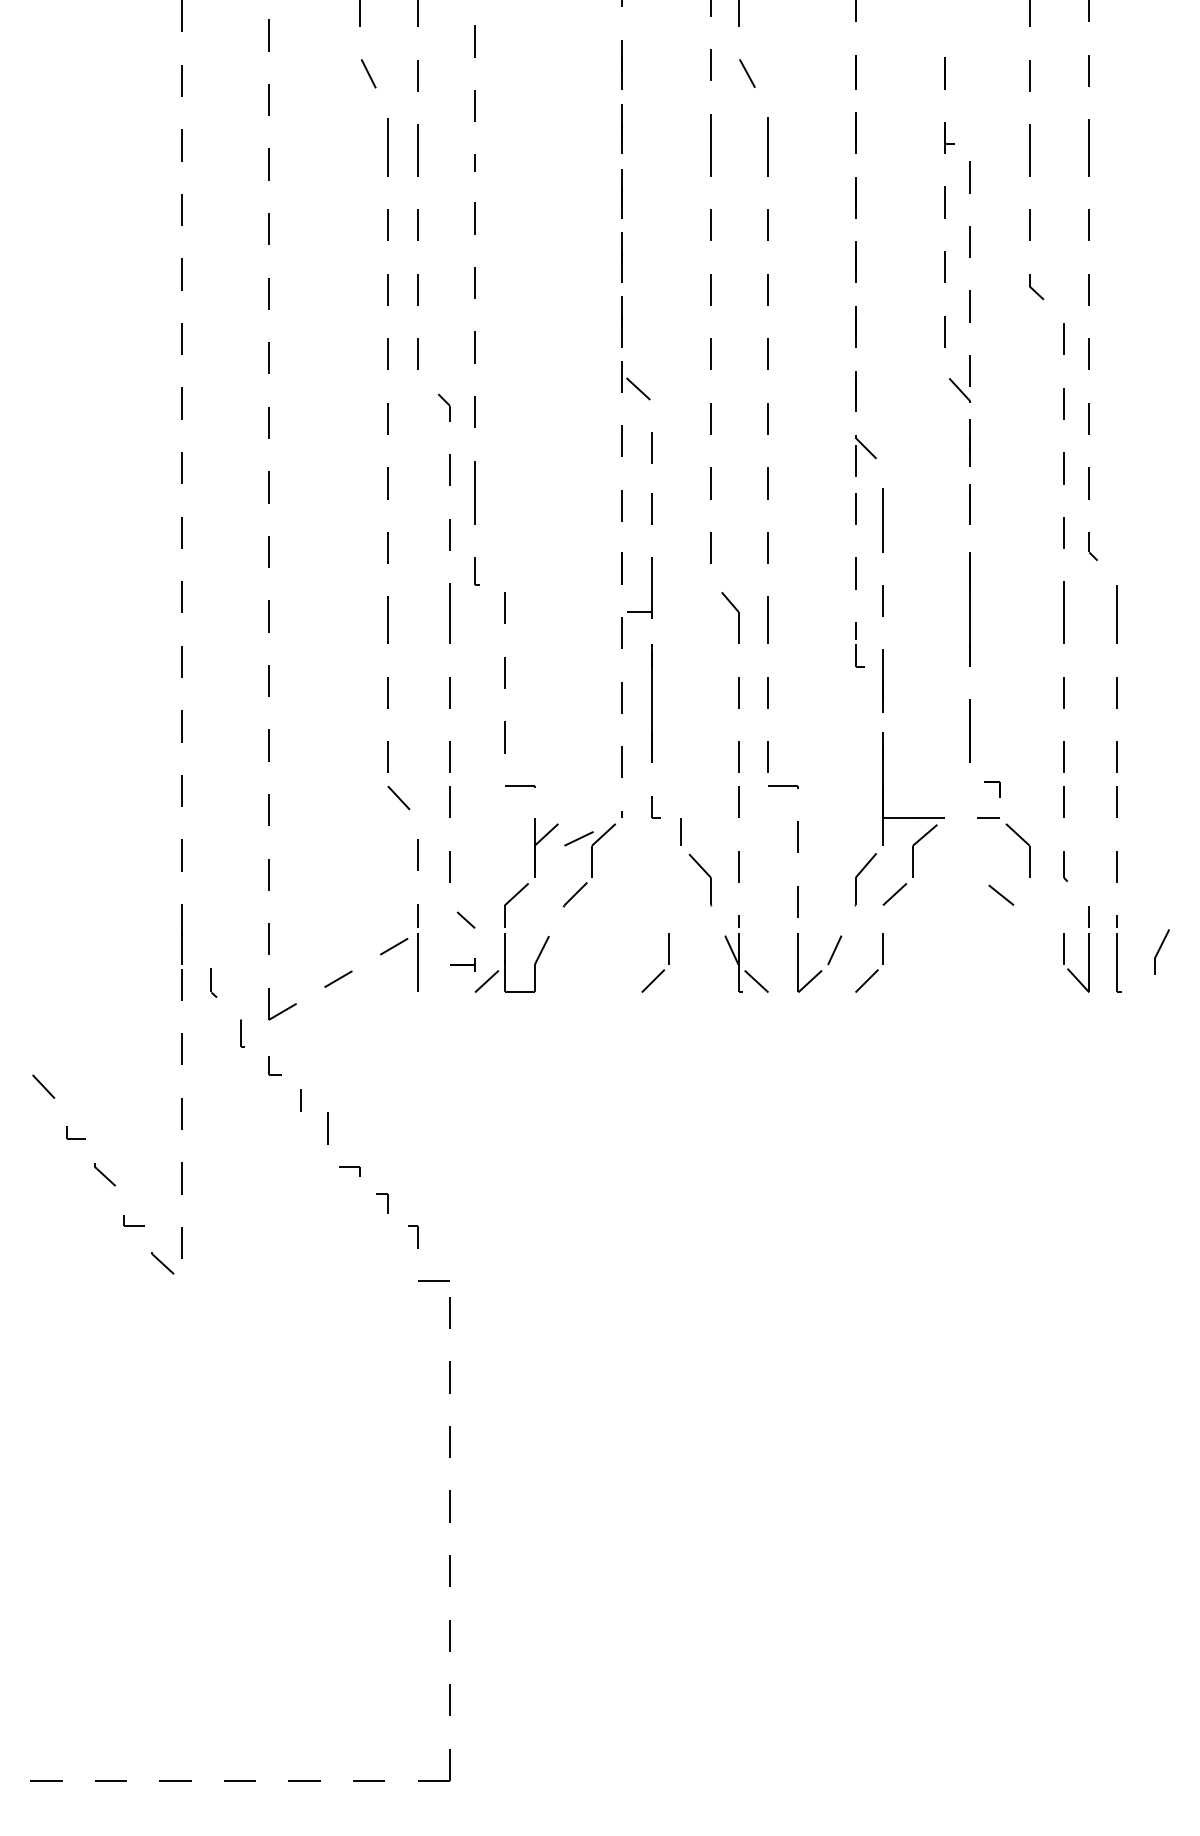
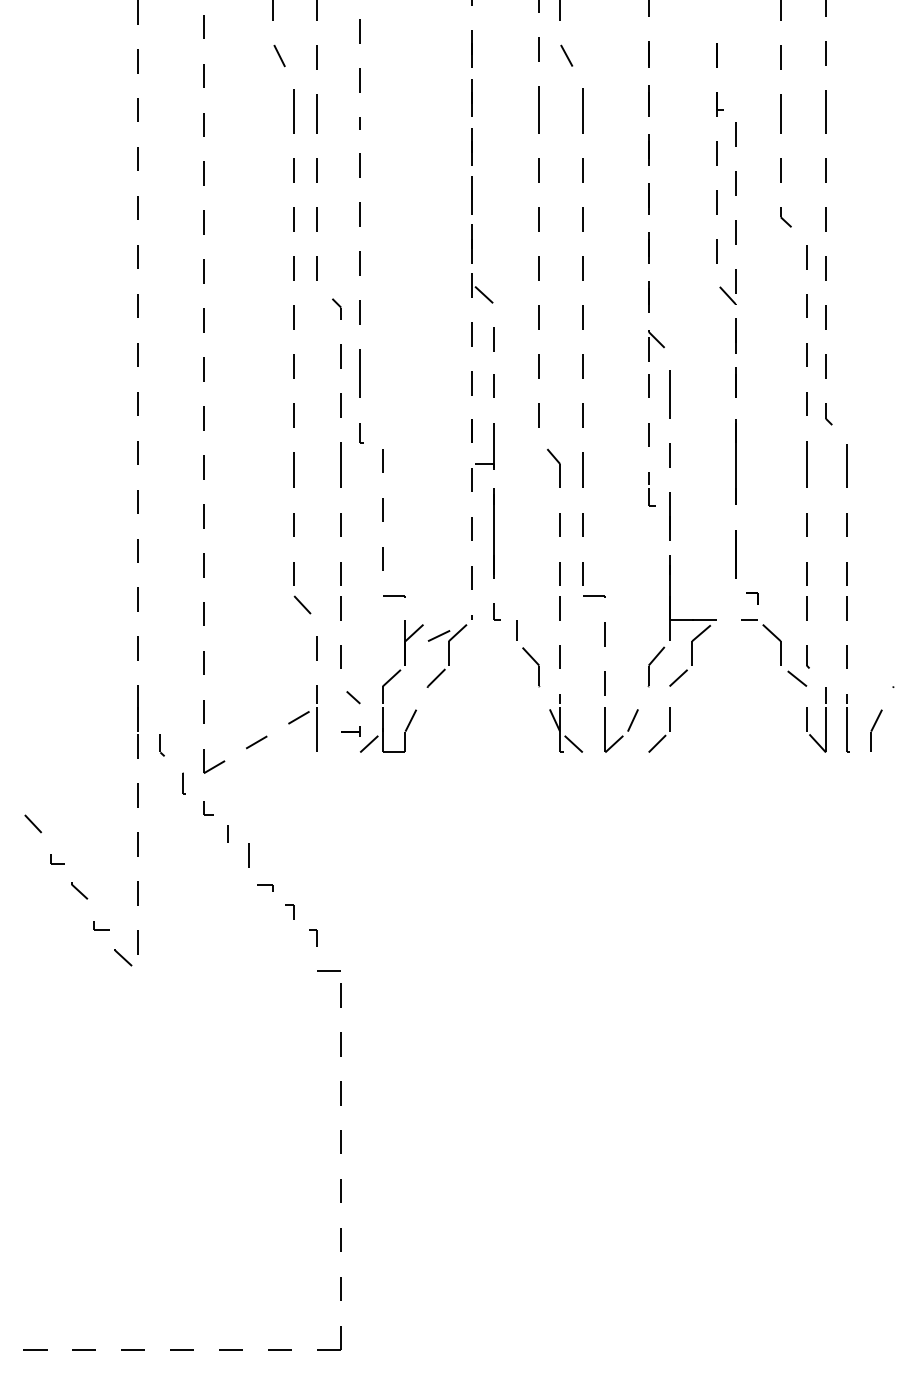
line: (1001, 894) -> (797, 678), moved
part: (1163, 947) -> (882, 718), size x1.67
part: (663, 968) -> (503, 734), removed

